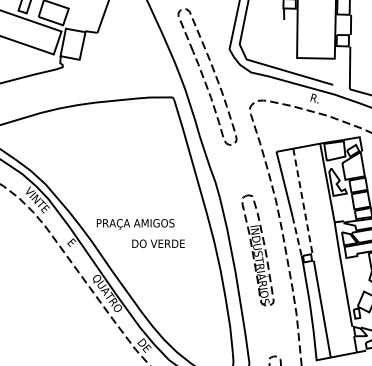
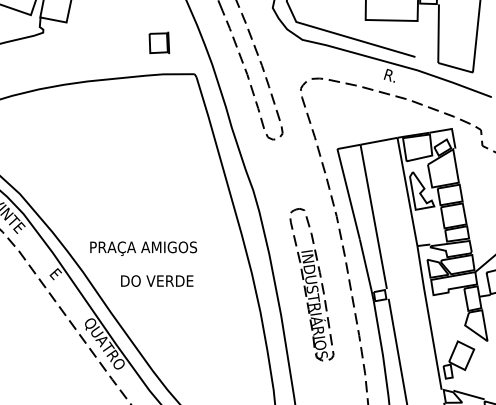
part: (147, 74) -> (159, 42), added
line: (302, 201) -> (373, 217), dashed -> solid
line: (297, 236) -> (366, 265), dashed -> solid
text: (158, 243) -> (157, 280), moved

